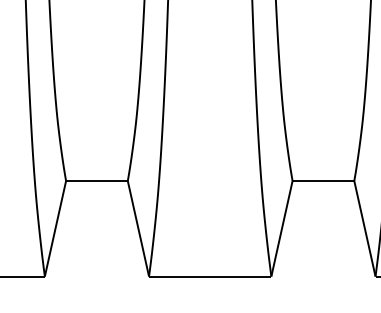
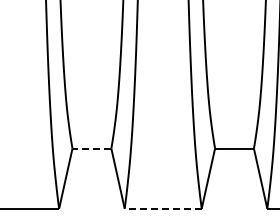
line: (96, 180) -> (91, 148), solid -> dashed
line: (210, 276) -> (163, 208), solid -> dashed

